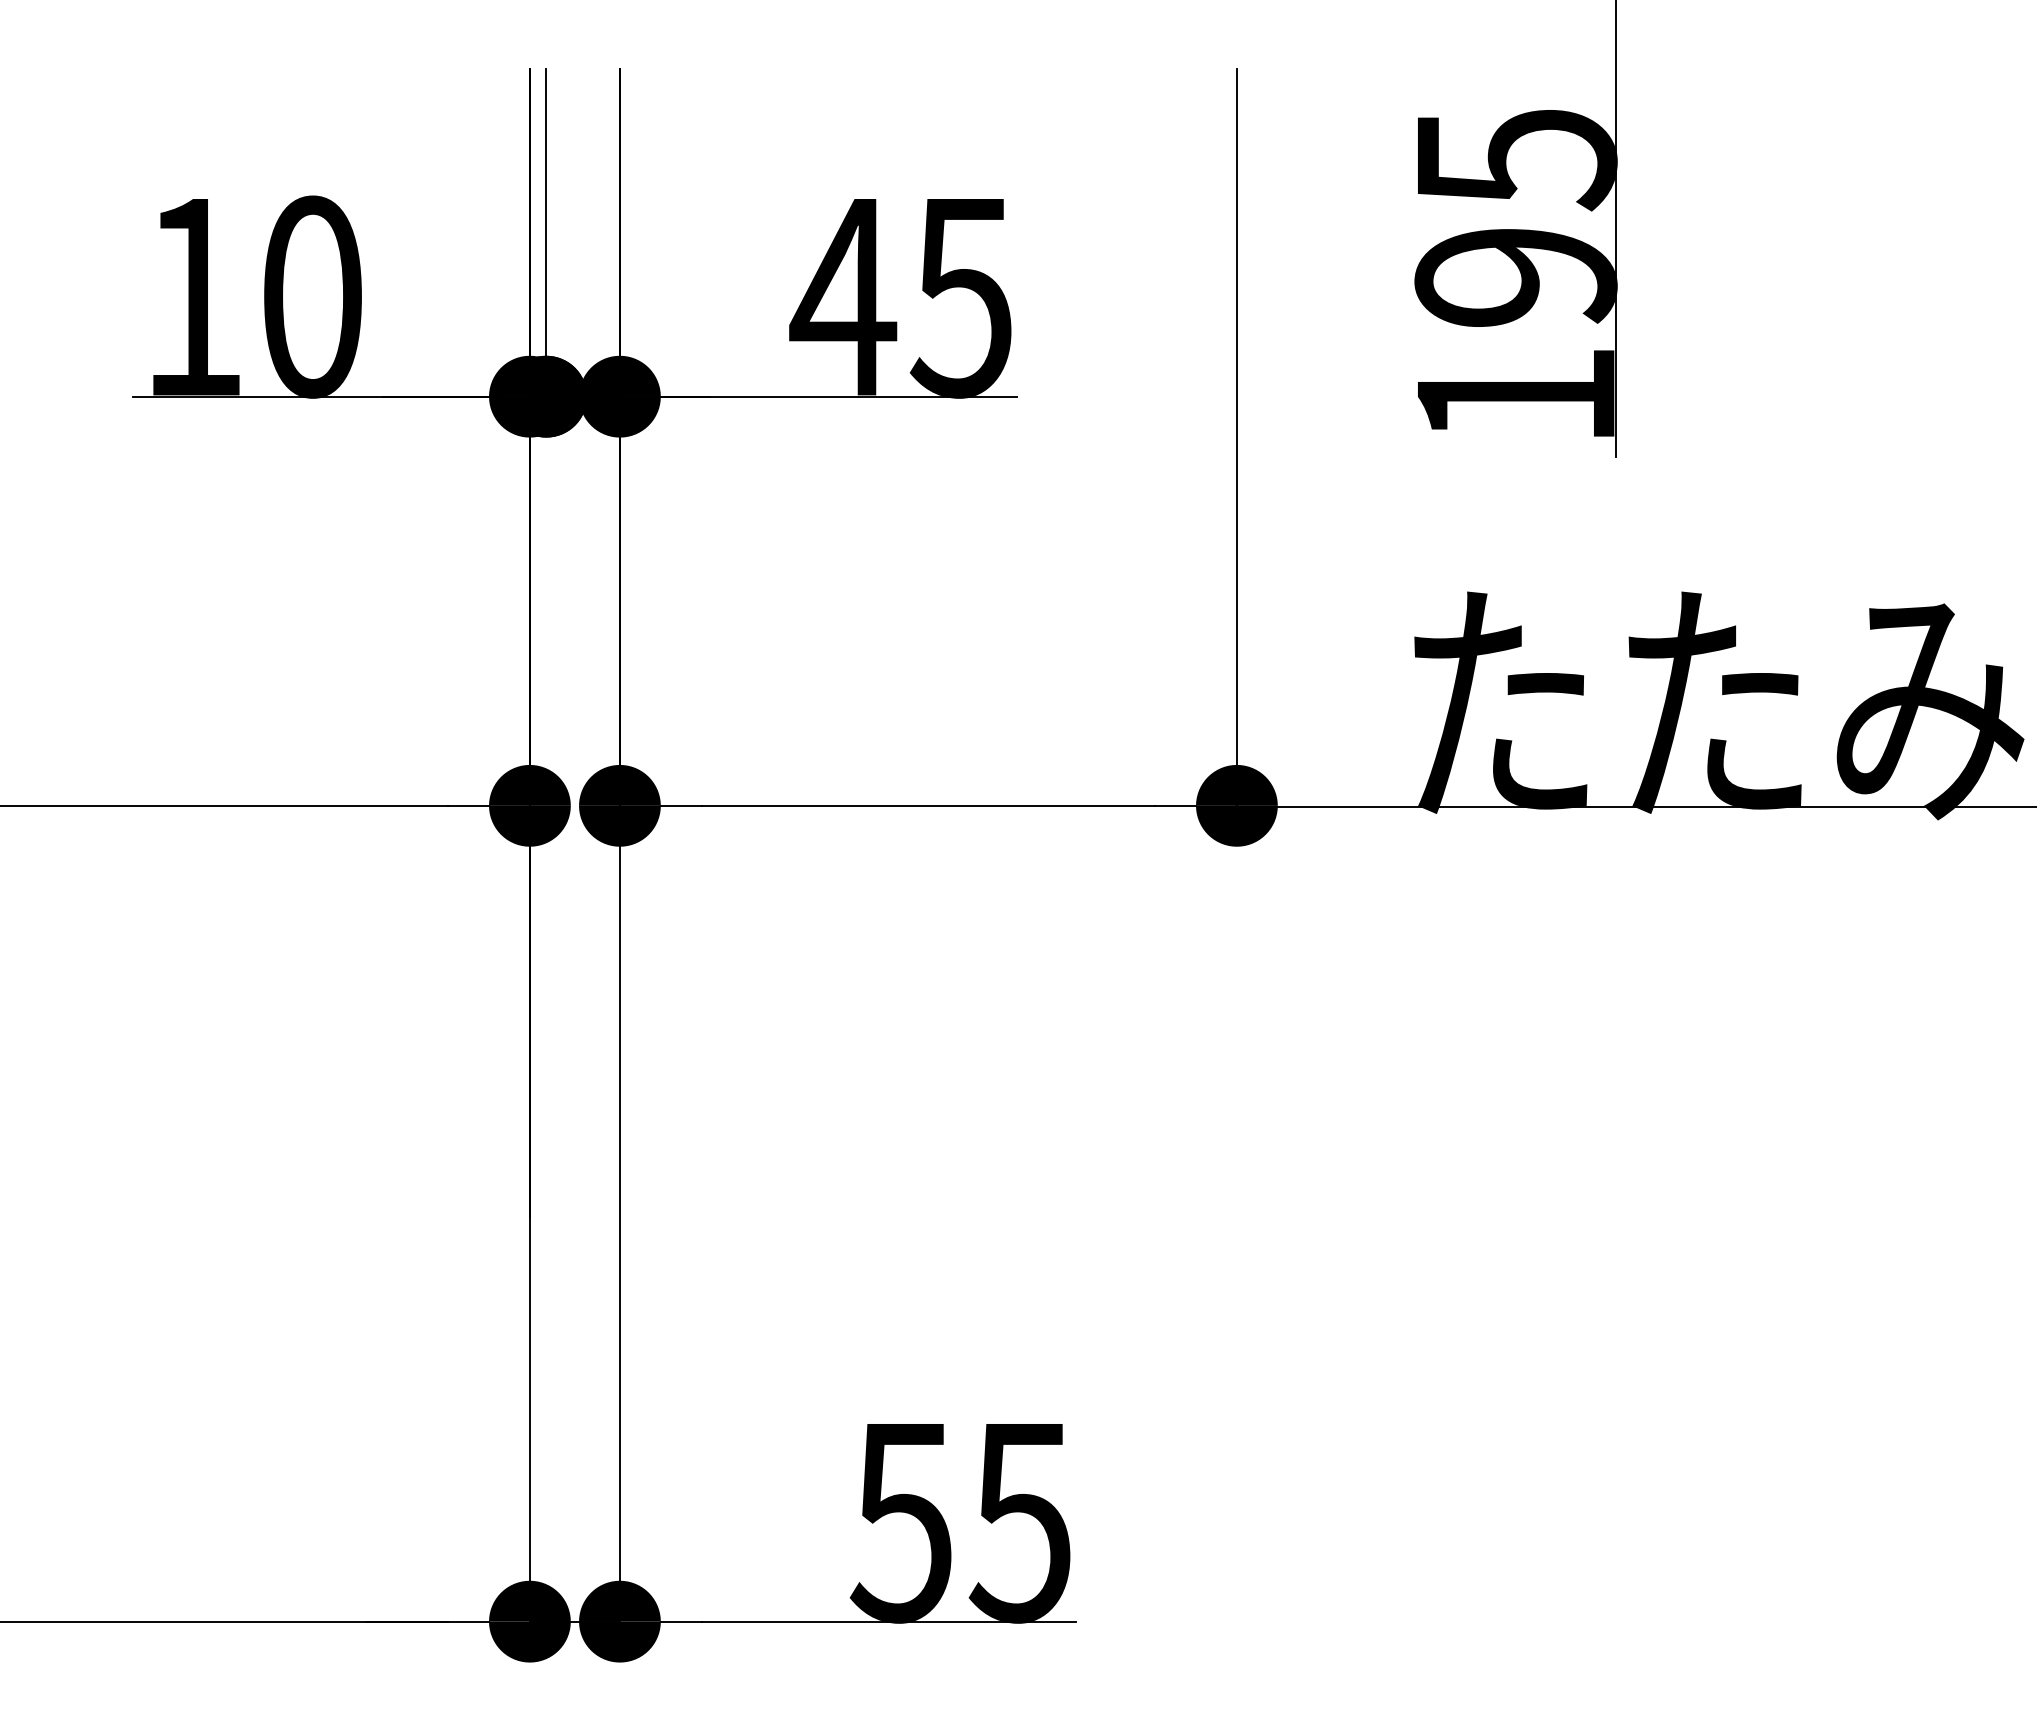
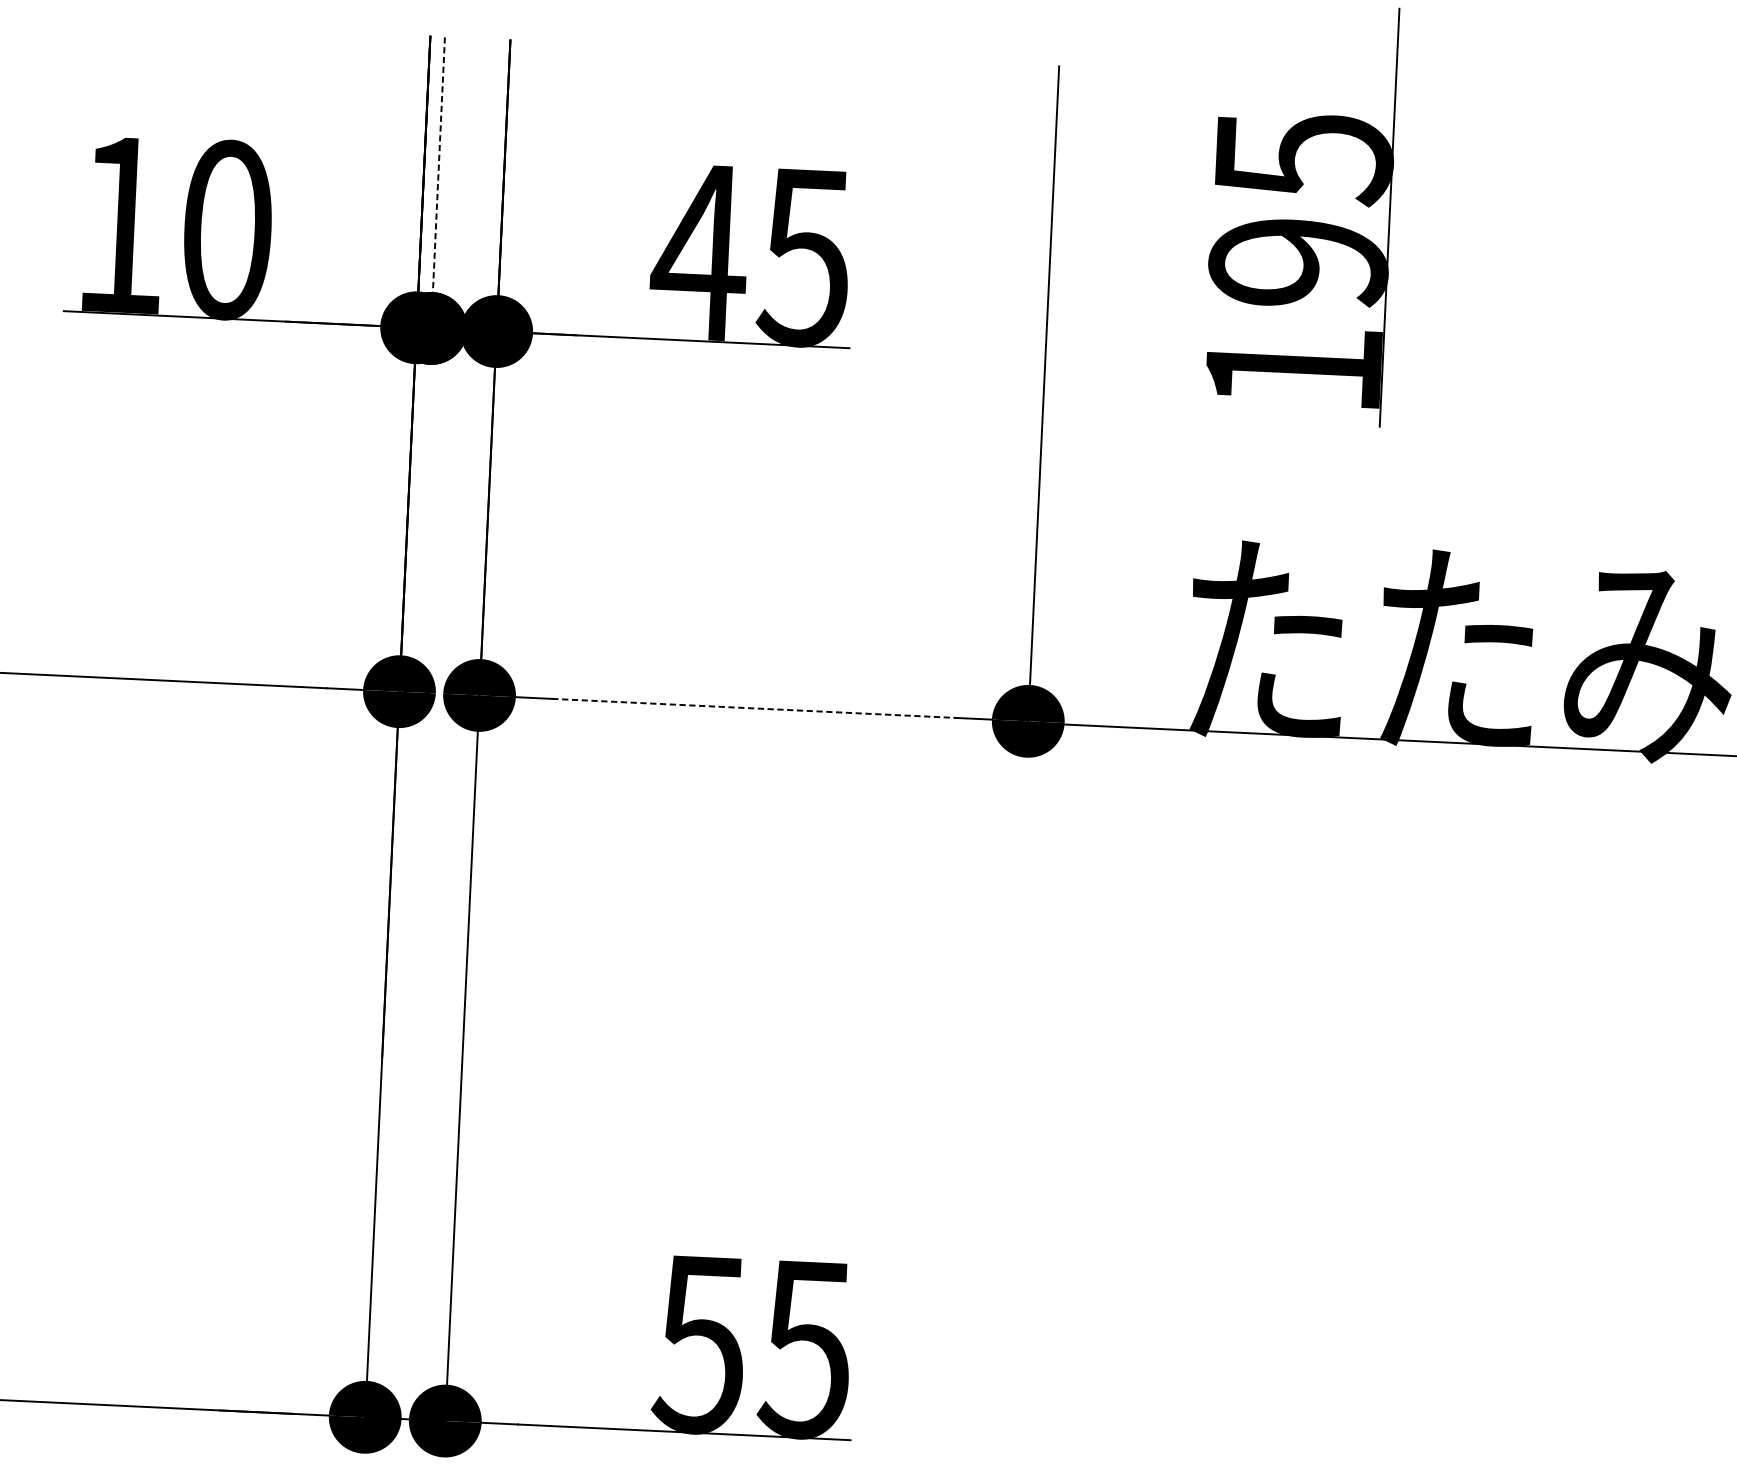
line: (546, 234) -> (438, 184), solid -> dashed
line: (928, 805) -> (753, 708), solid -> dashed

